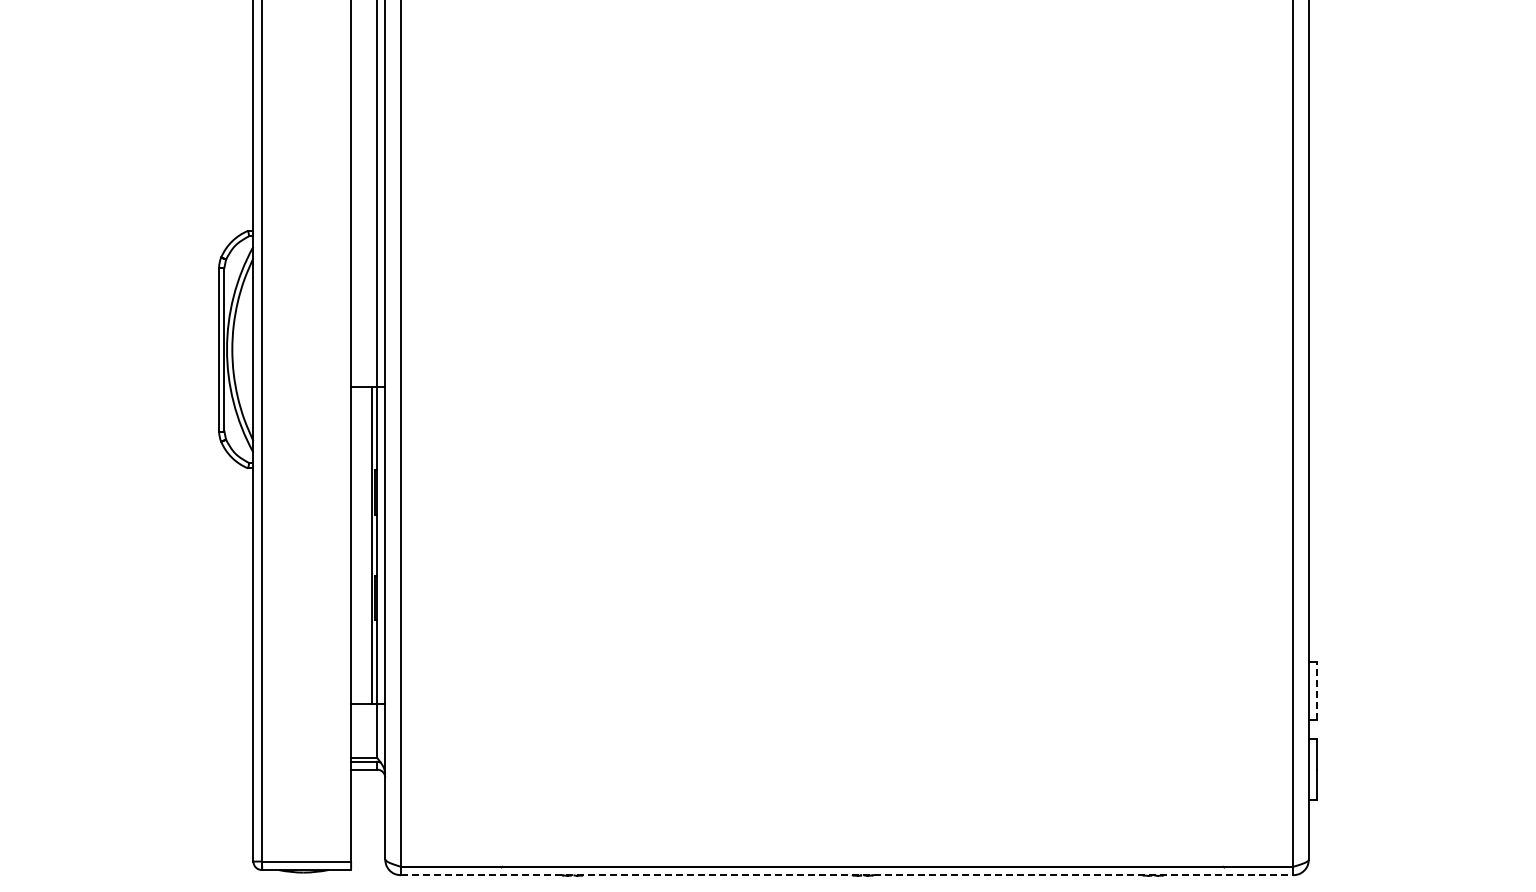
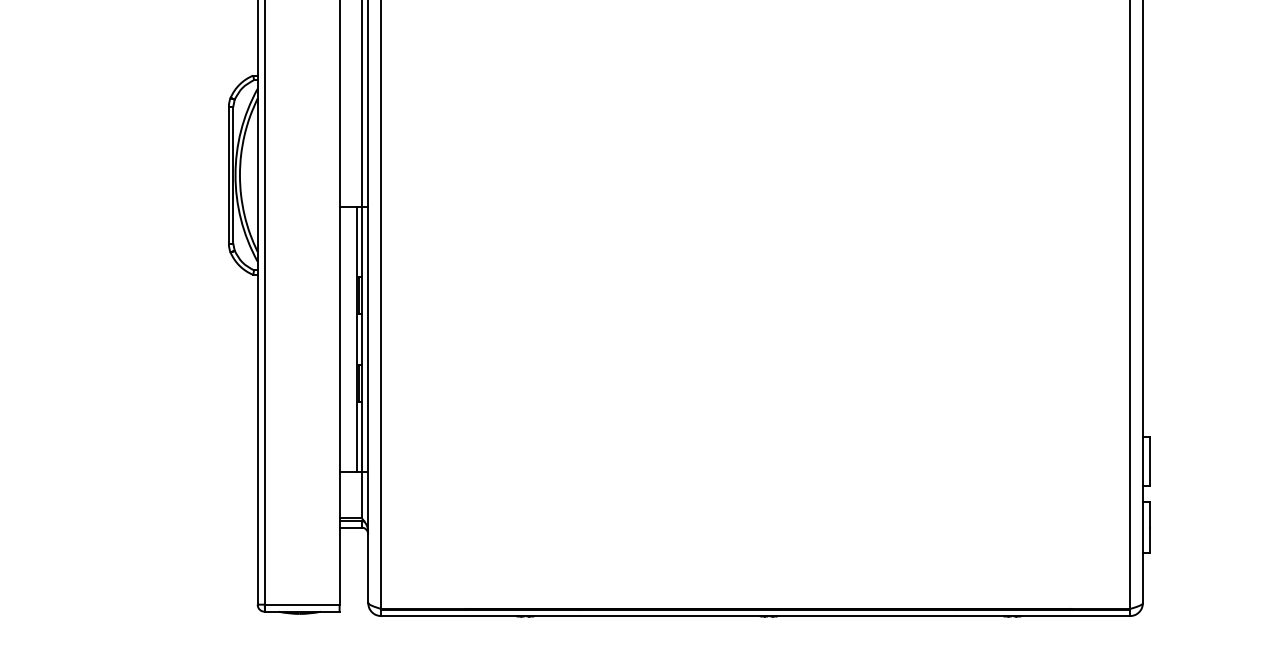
line: (1316, 690) -> (1149, 461), dashed -> solid
line: (847, 875) -> (755, 616), dashed -> solid

